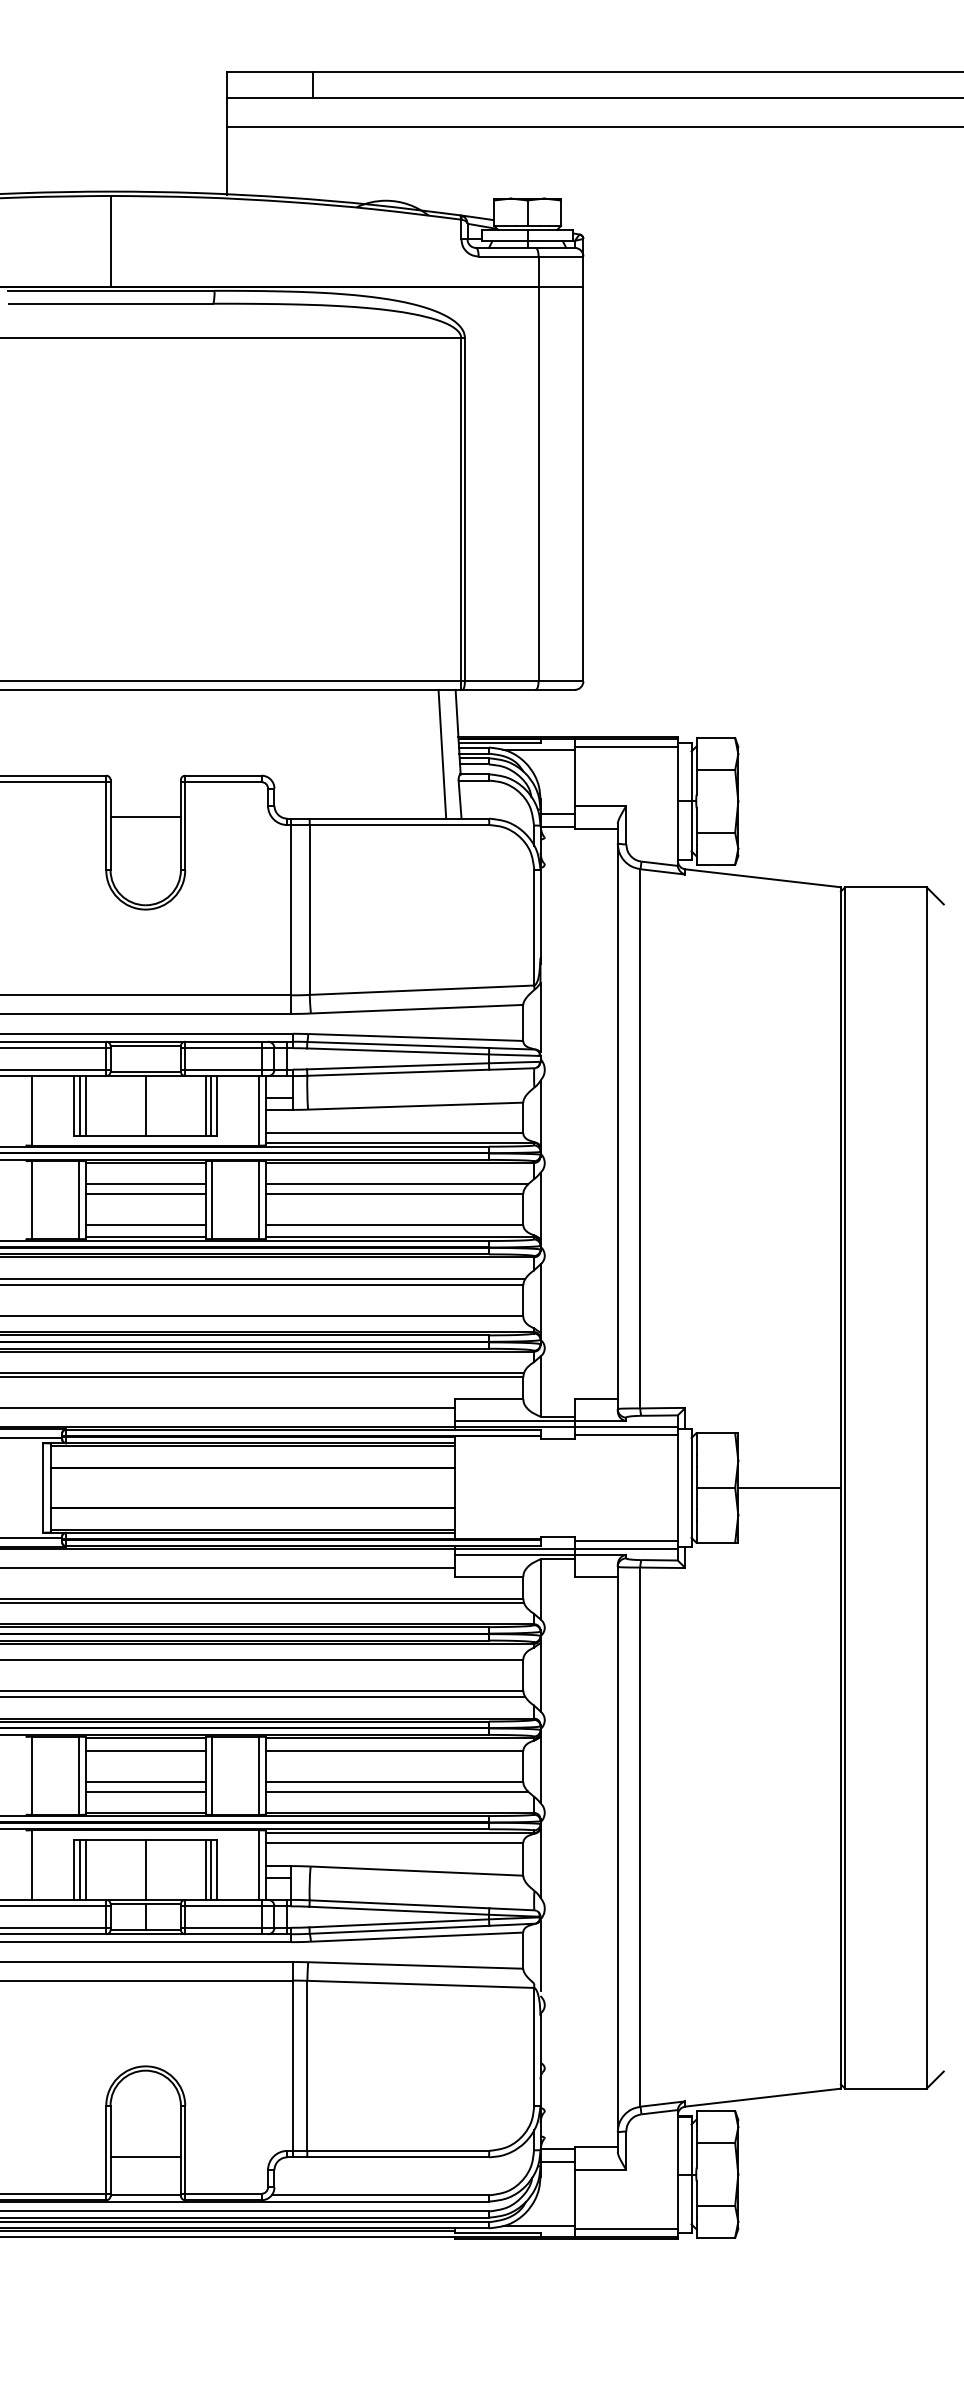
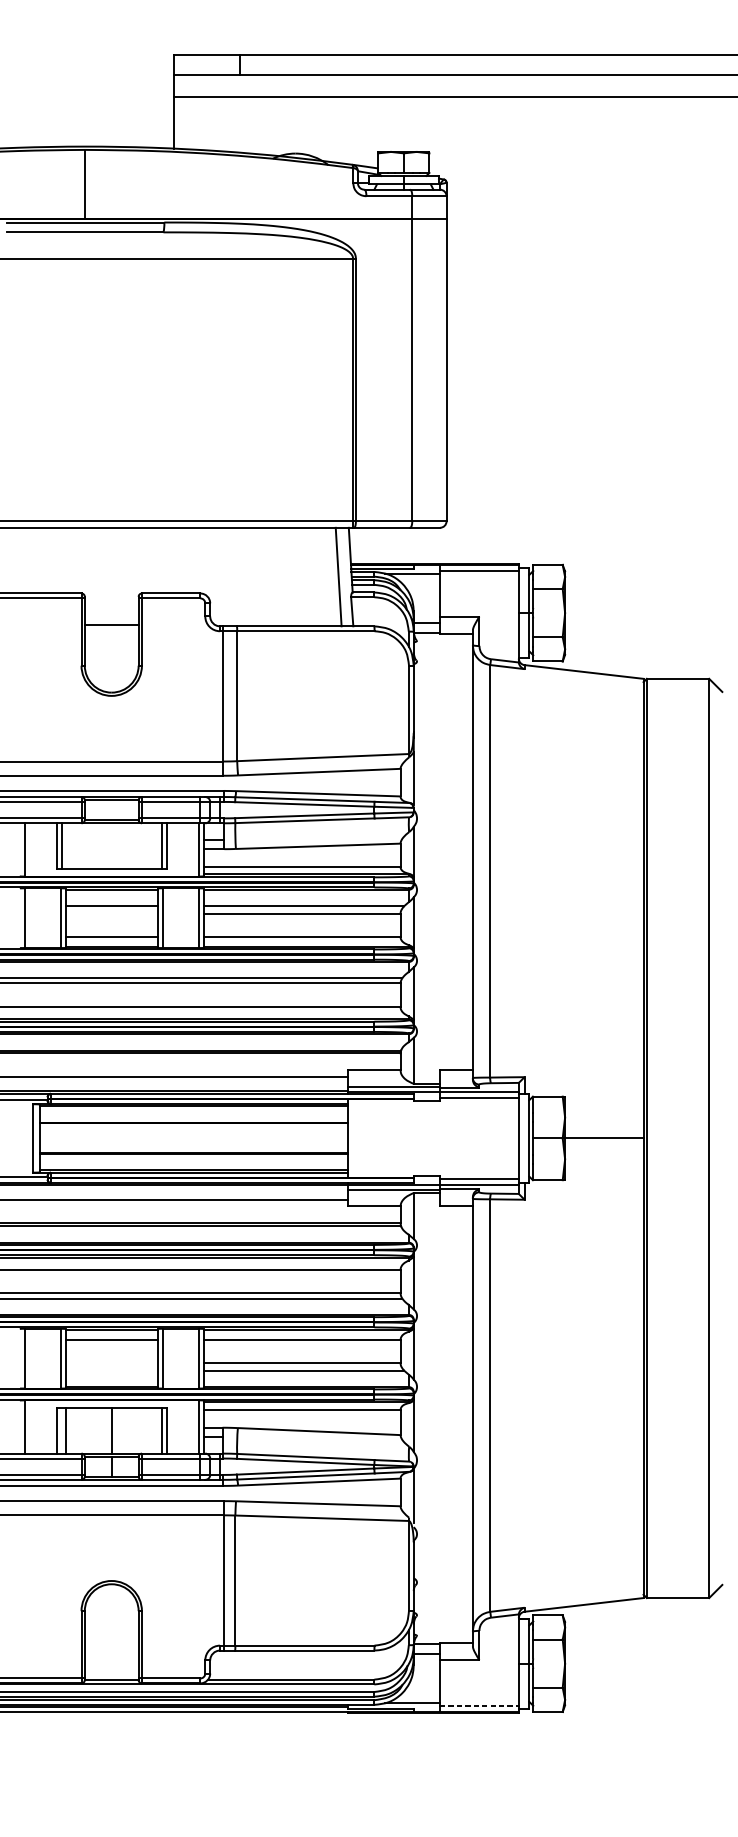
line: (85, 1106) -> (65, 846), removed
line: (145, 1106) -> (111, 846), removed
line: (205, 1106) -> (157, 846), removed
line: (145, 1194) -> (111, 913), removed
line: (145, 1781) -> (111, 1363), removed
line: (145, 1791) -> (111, 1370), removed
line: (80, 1869) -> (61, 1430), removed
line: (205, 1869) -> (157, 1430), removed
line: (145, 2157) -> (111, 1650), removed
line: (626, 2229) -> (479, 1705), solid -> dashed

